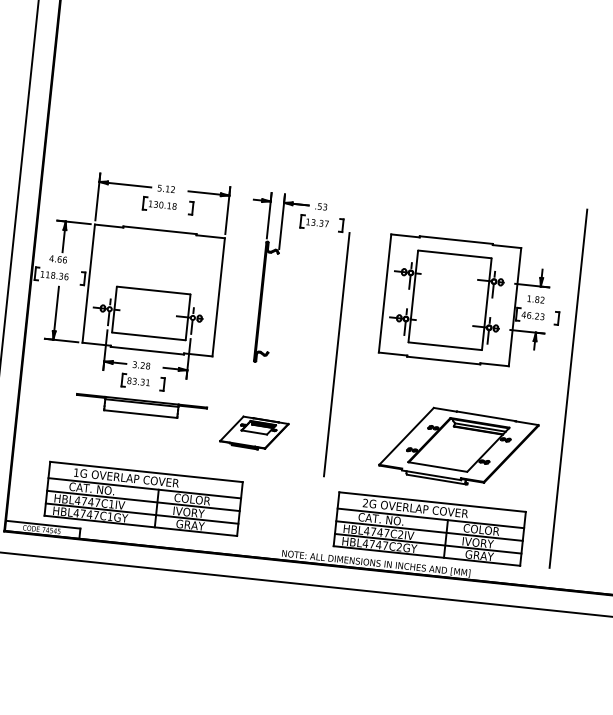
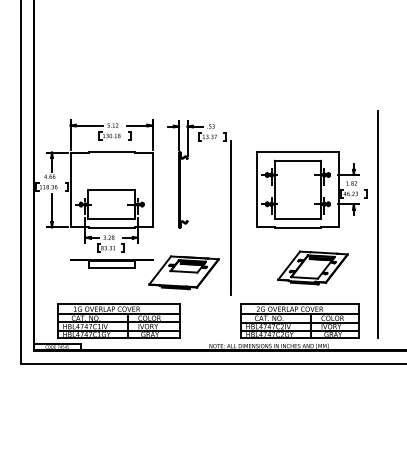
part: (471, 302) -> (311, 189), moved
part: (253, 432) -> (183, 272), size x1.67
part: (458, 446) -> (312, 267), size x0.71

